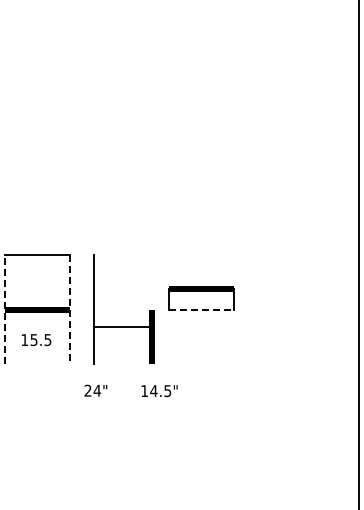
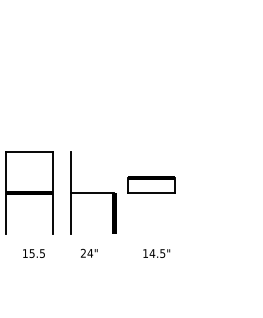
line: (5, 309) -> (5, 192), dashed -> solid
line: (69, 309) -> (53, 192), dashed -> solid
line: (202, 309) -> (152, 192), dashed -> solid
line: (122, 326) -> (92, 192), moved
text: (36, 340) -> (33, 253), moved
text: (95, 390) -> (88, 253), moved
text: (159, 391) -> (156, 253), moved

